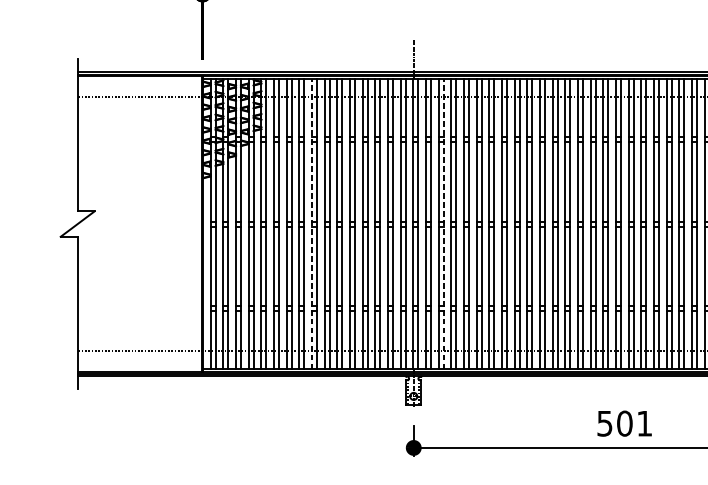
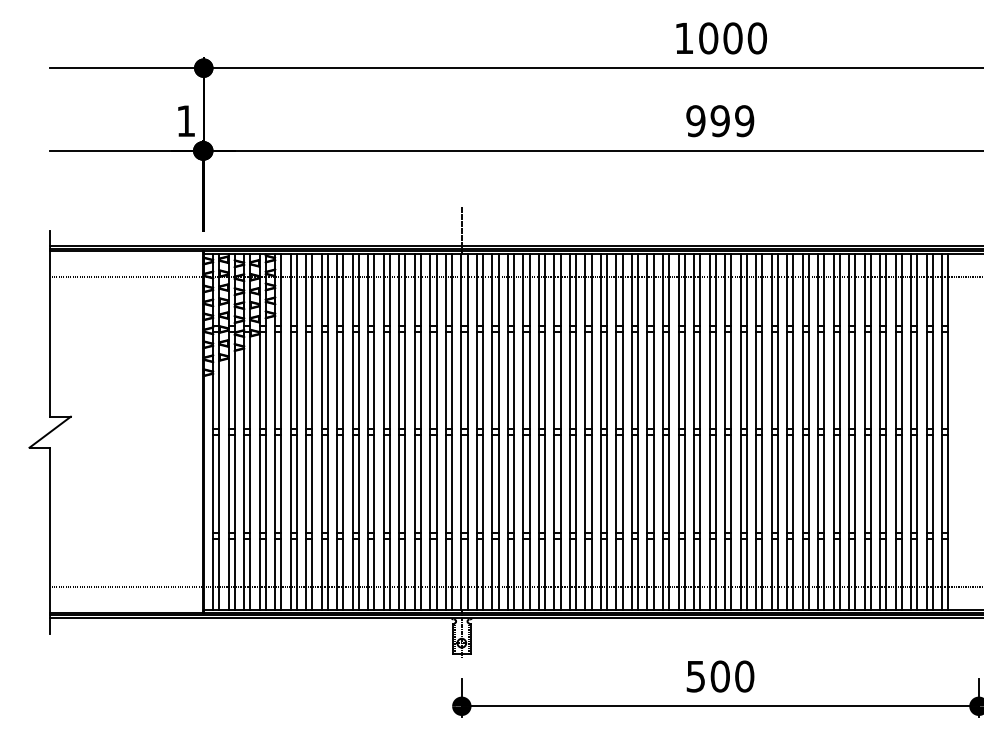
line: (312, 224) -> (337, 432), dashed -> solid
line: (443, 224) -> (498, 432), dashed -> solid
text: (644, 423) -> (744, 676), 501 -> 500

